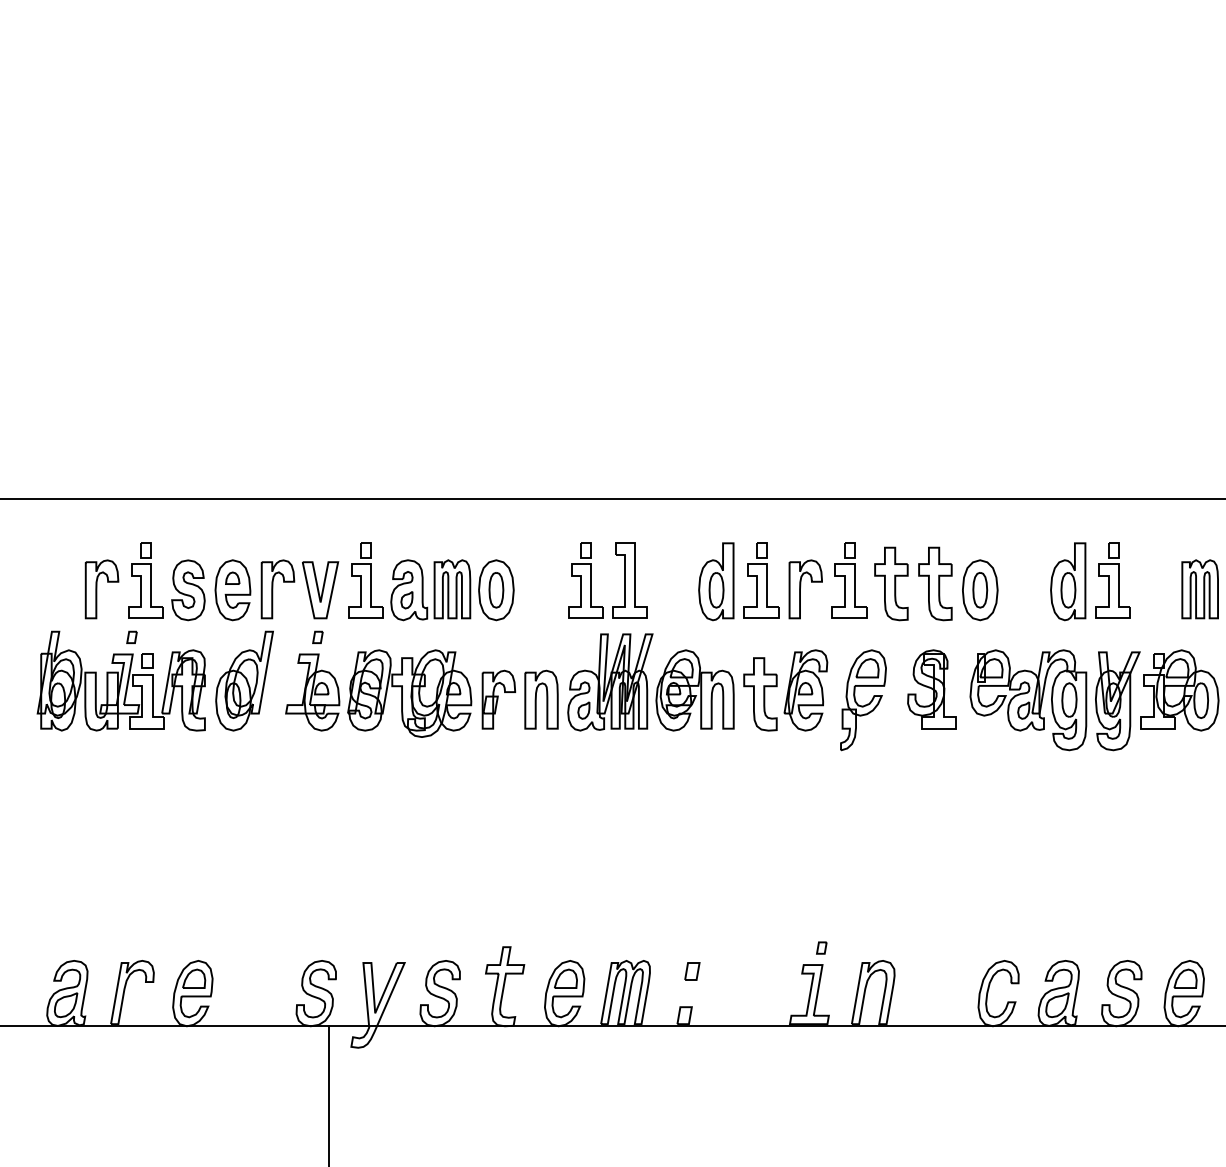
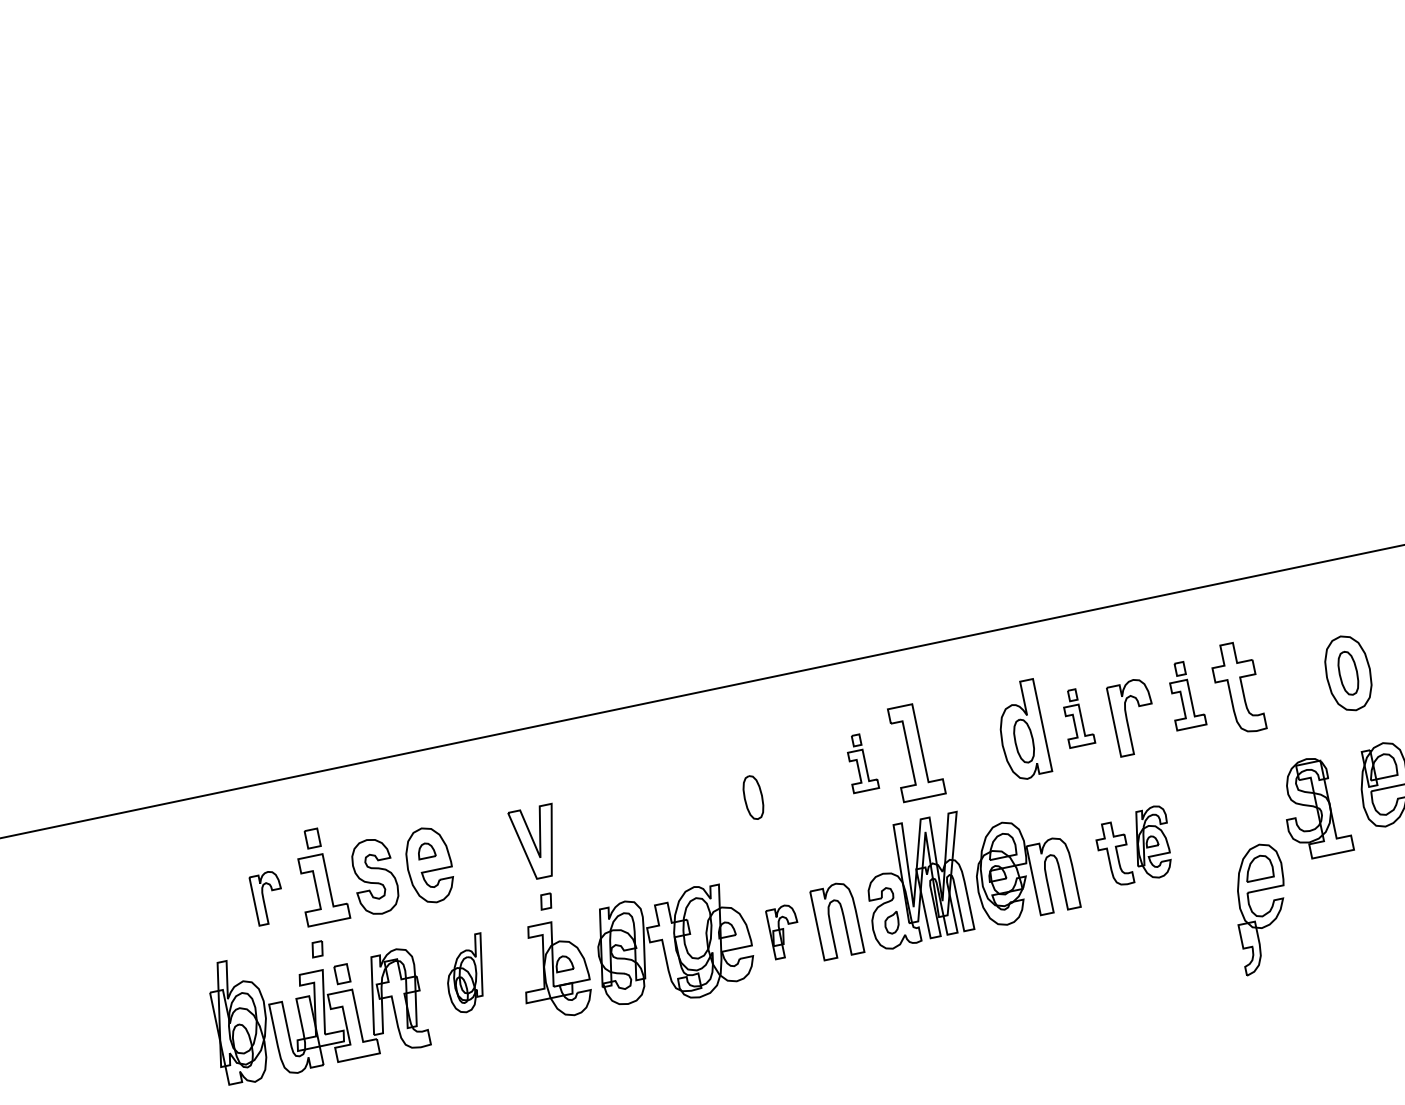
part: (585, 580) -> (860, 762), size x0.6
part: (761, 580) -> (1076, 717), size x0.6
part: (849, 580) -> (1185, 694), size x0.7
part: (431, 581) -> (671, 803), removed
part: (935, 583) -> (1291, 676), removed
part: (101, 589) -> (267, 898), size x0.7
part: (277, 589) -> (484, 852), removed
part: (244, 680) -> (466, 973), size x0.6
part: (785, 690) -> (1134, 846), size x0.7
part: (498, 699) -> (784, 931), size x0.7
part: (863, 700) -> (1261, 908), moved

